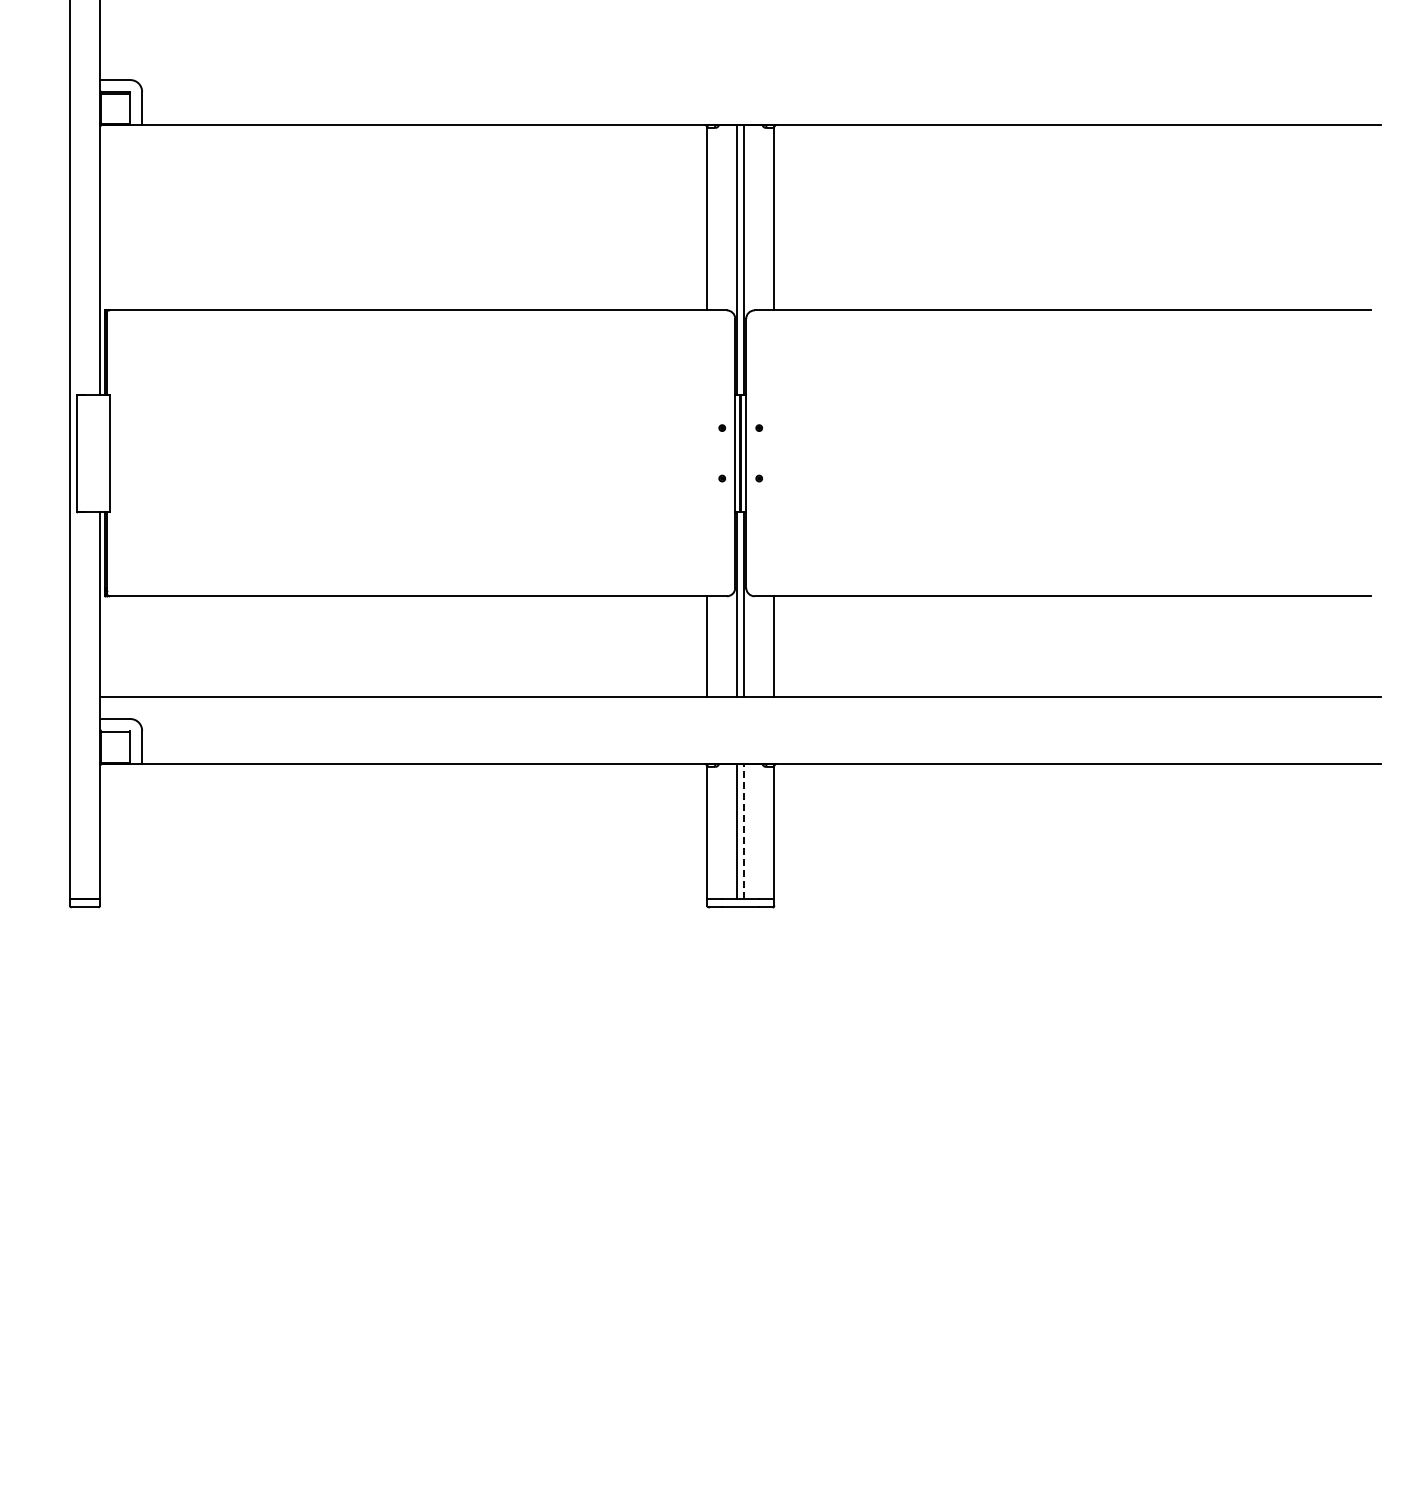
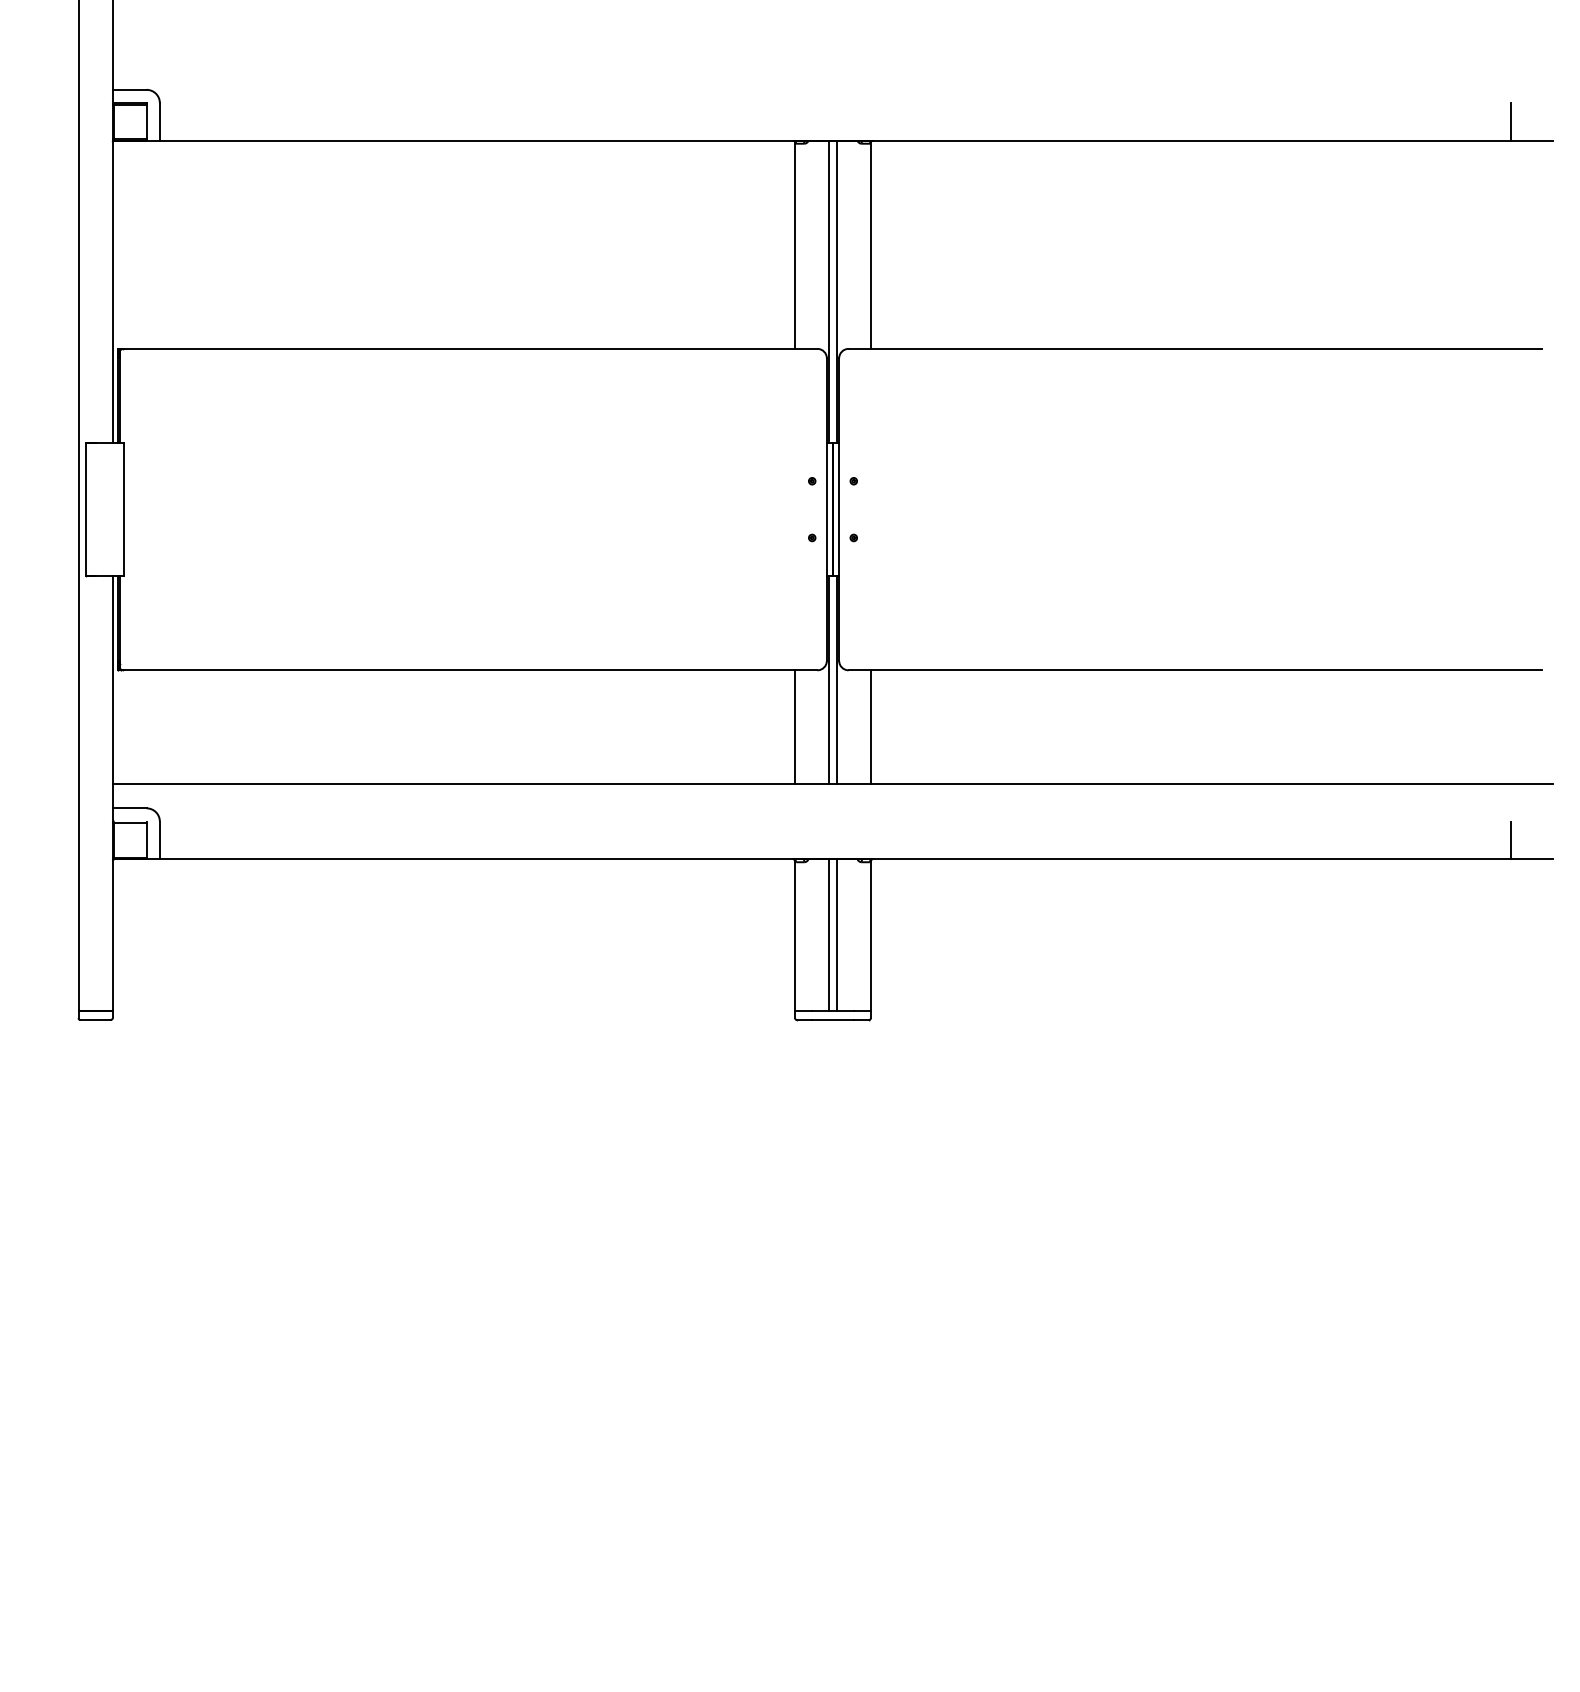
line: (1343, 108) -> (1510, 121), added
line: (1343, 747) -> (1510, 840), added
line: (744, 831) -> (837, 934), dashed -> solid

